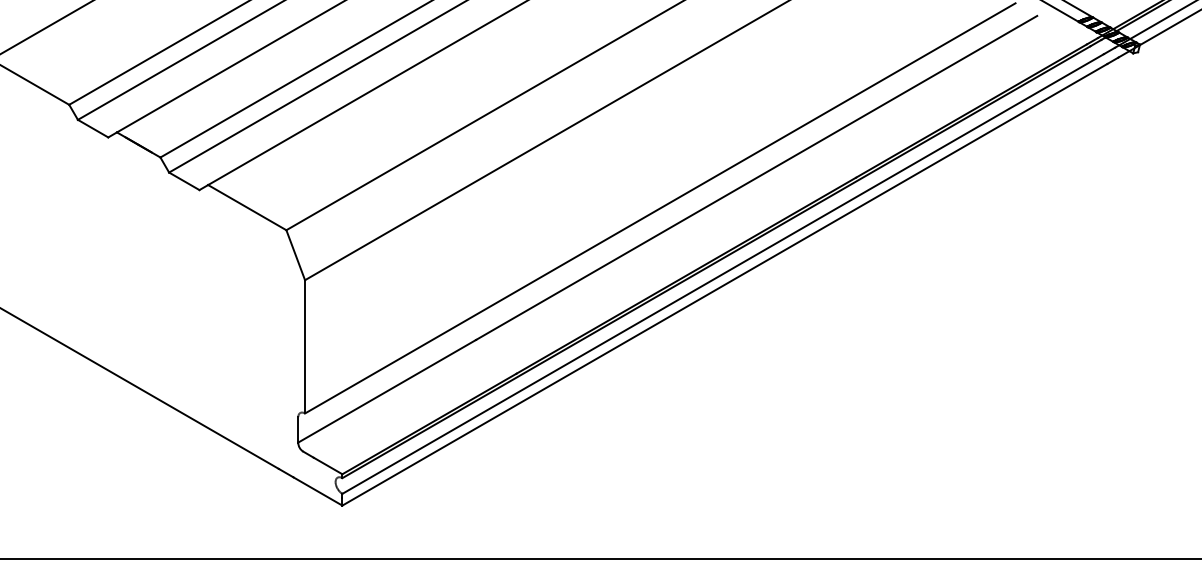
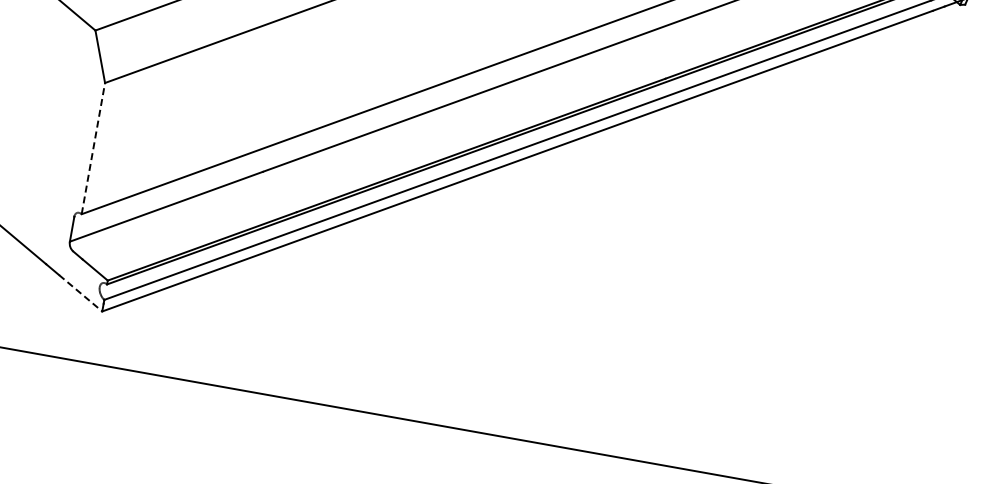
line: (305, 346) -> (93, 148), solid -> dashed
line: (318, 491) -> (81, 293), solid -> dashed

